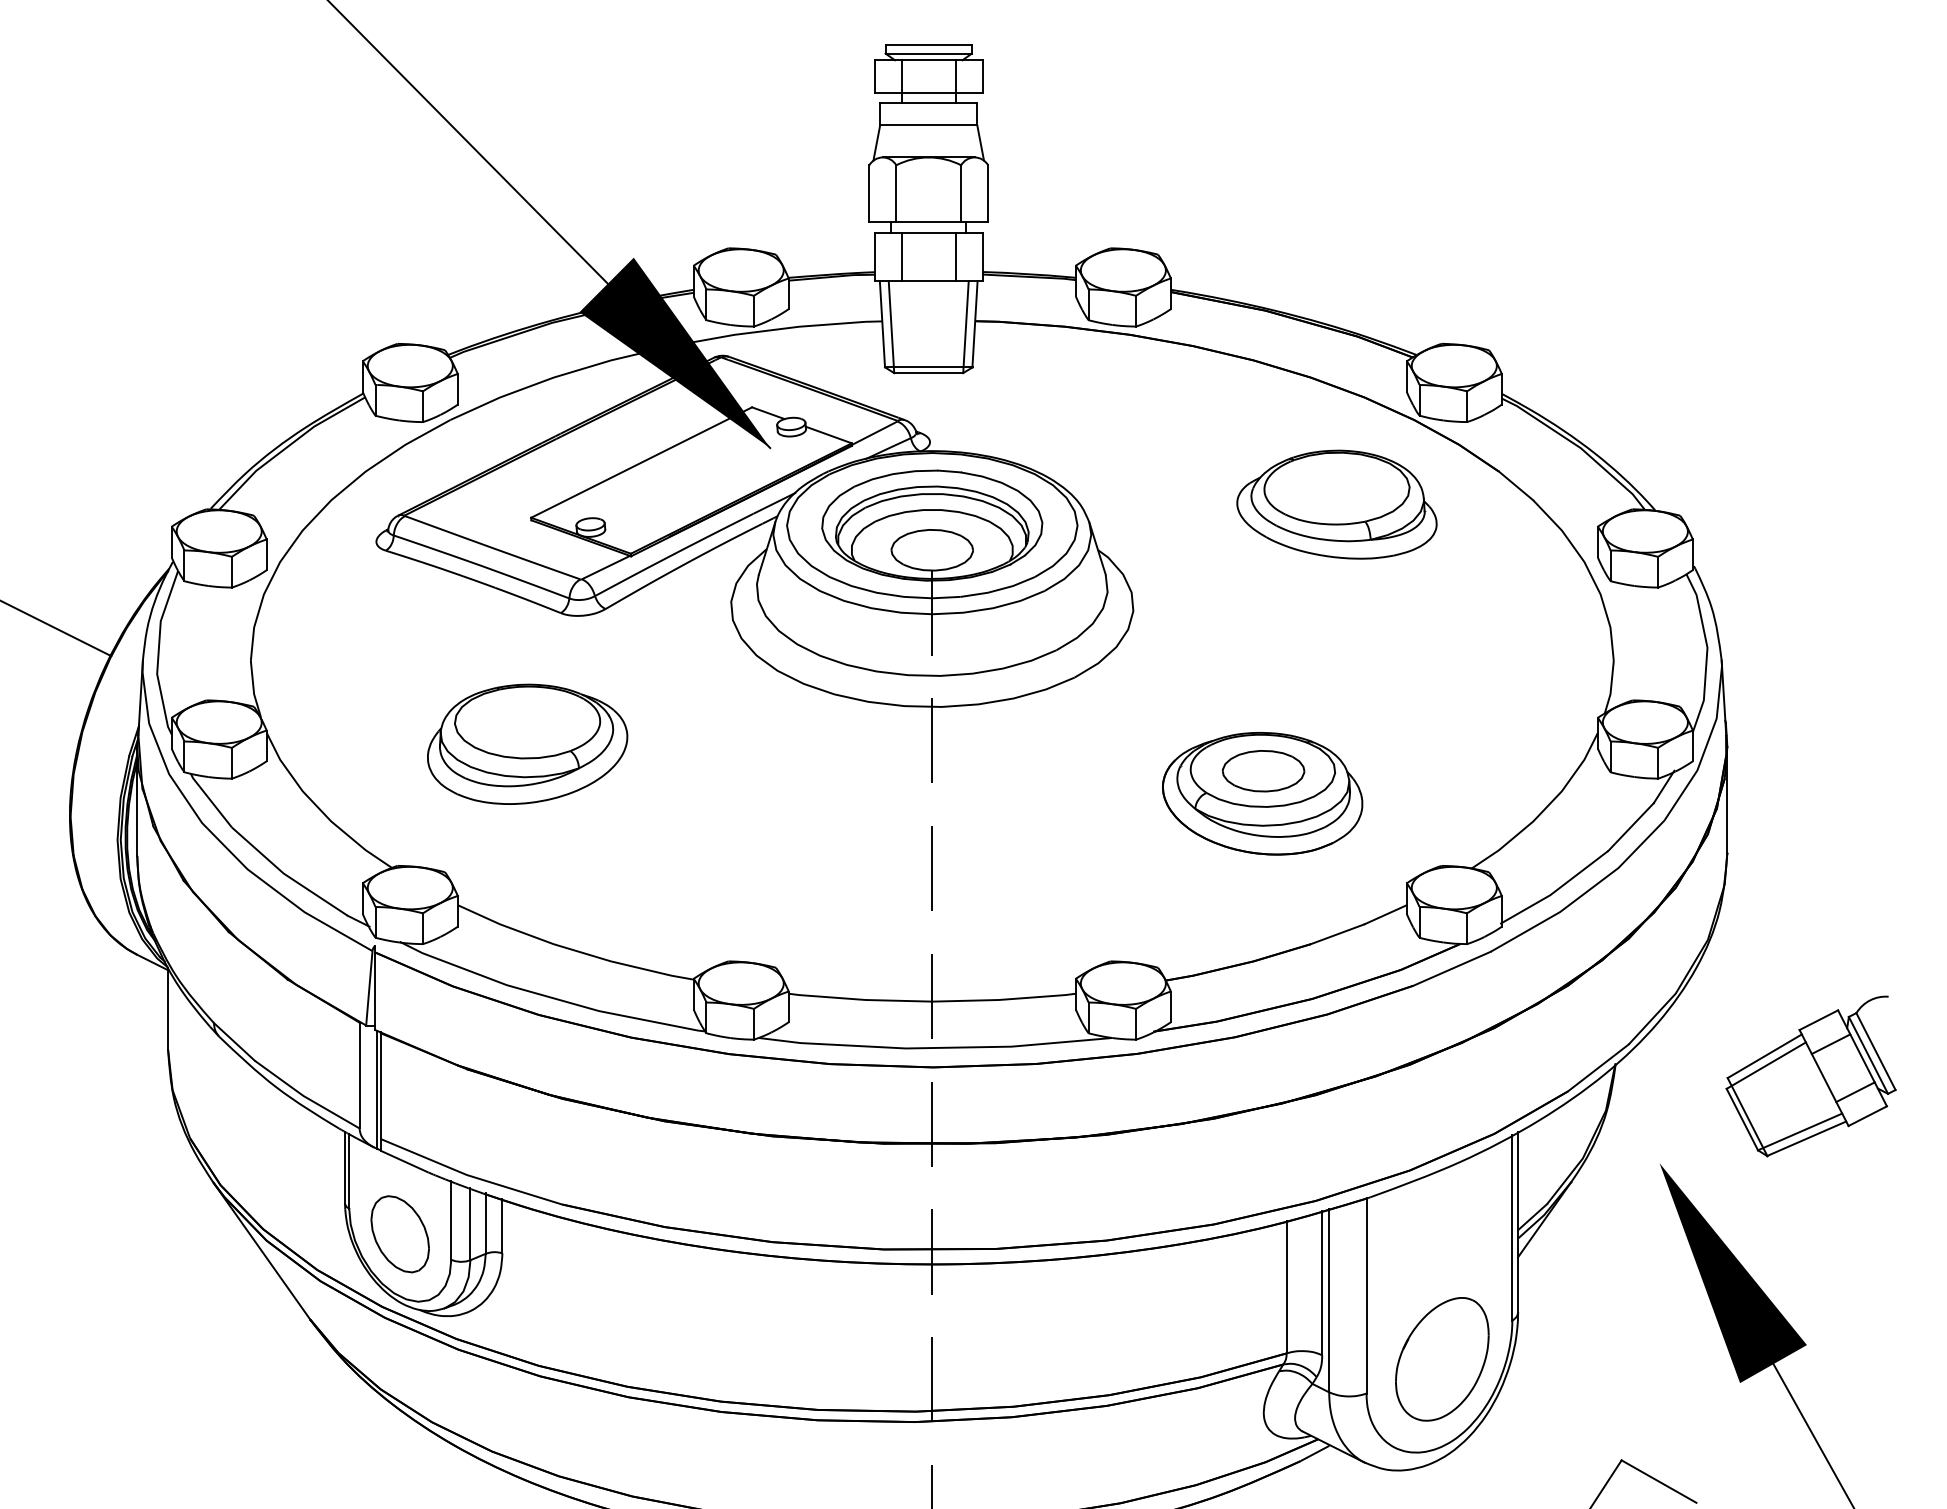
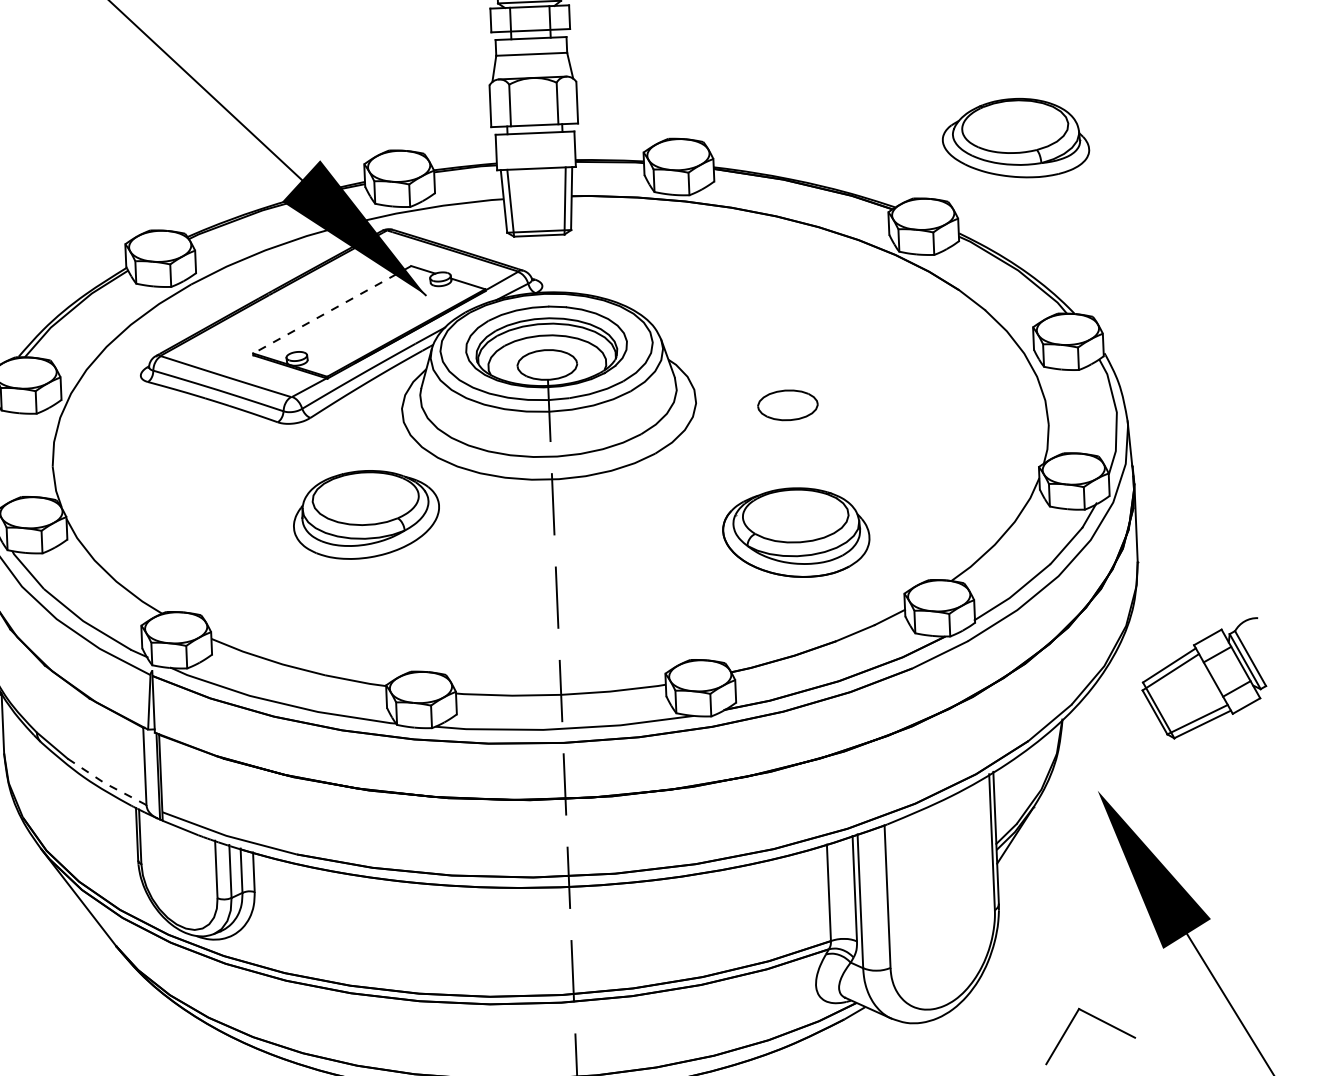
line: (901, 256) -> (515, 151), removed
line: (955, 256) -> (555, 149), removed
line: (641, 462) -> (332, 309), solid -> dashed
part: (1336, 504) -> (1015, 138), moved
part: (527, 743) -> (366, 514), moved
part: (1263, 771) -> (787, 405), moved
part: (1810, 1076) -> (1203, 678), moved
line: (304, 1096) -> (105, 783), solid -> dashed
part: (399, 1234) -> (178, 881), removed
part: (1442, 1359) -> (945, 940), removed

